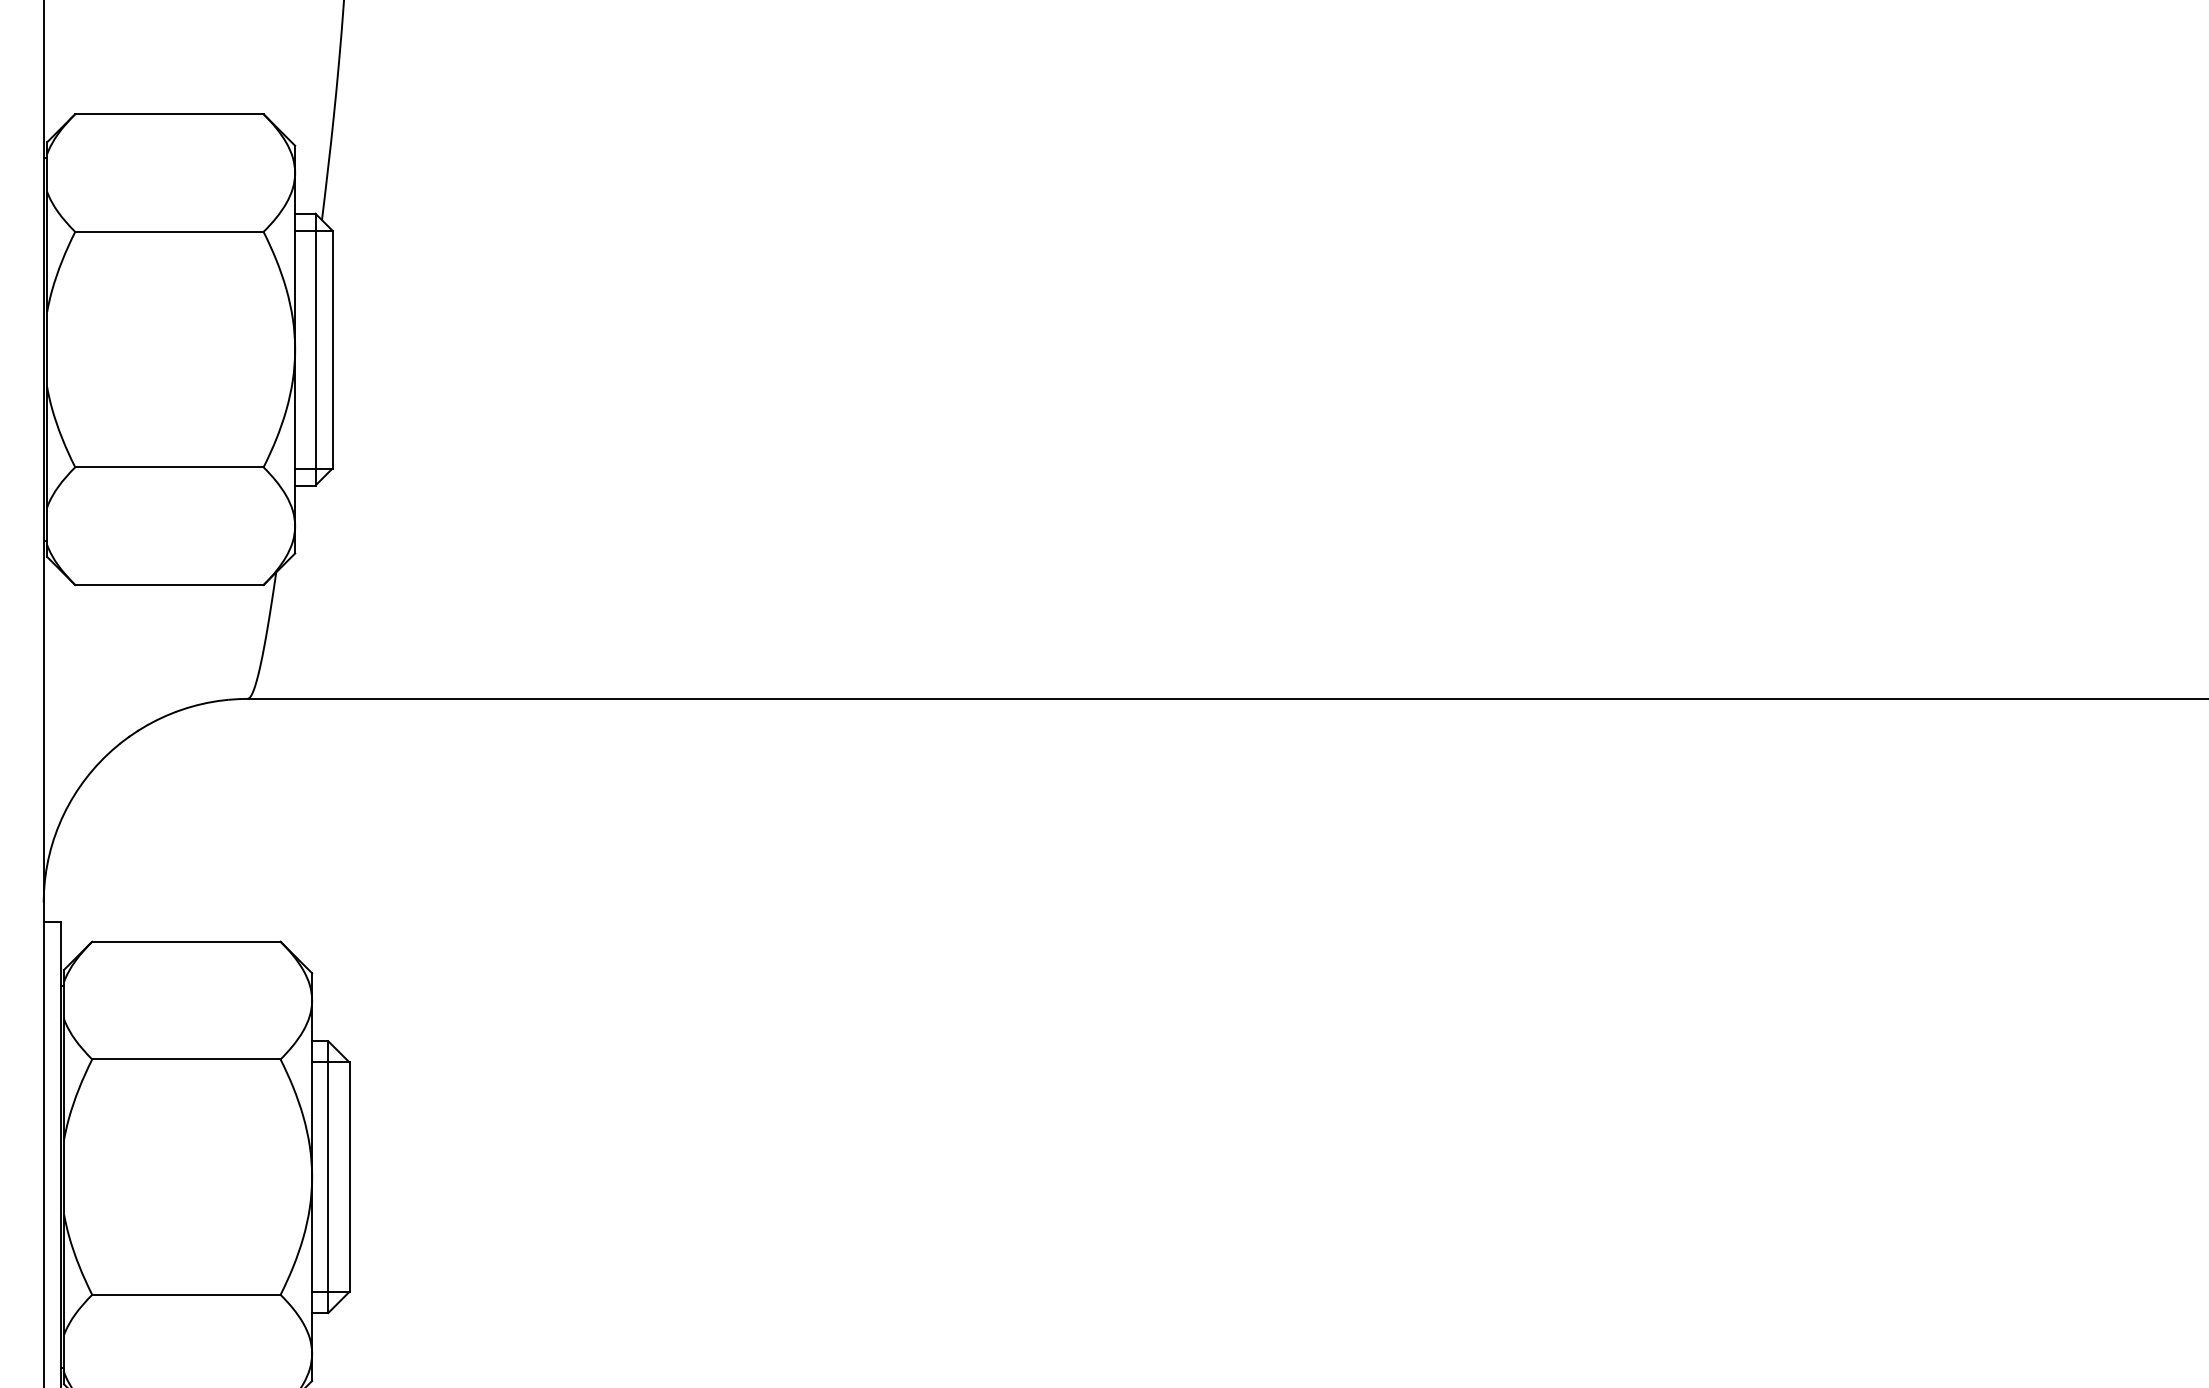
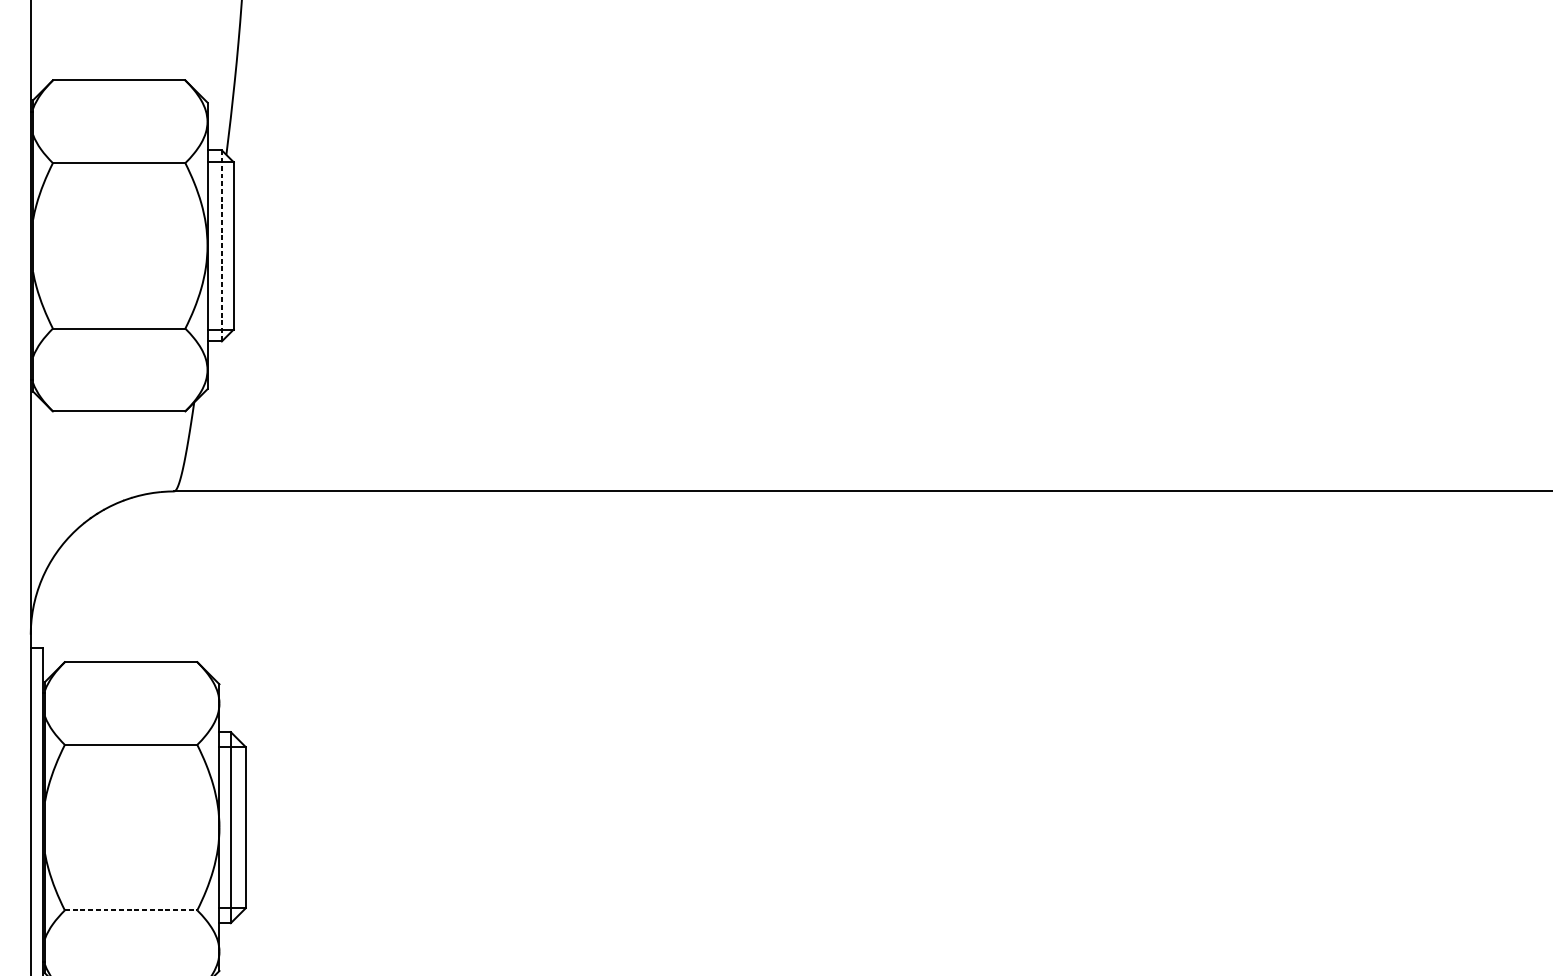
line: (315, 349) -> (221, 245), solid -> dashed
line: (186, 1294) -> (131, 910), solid -> dashed

